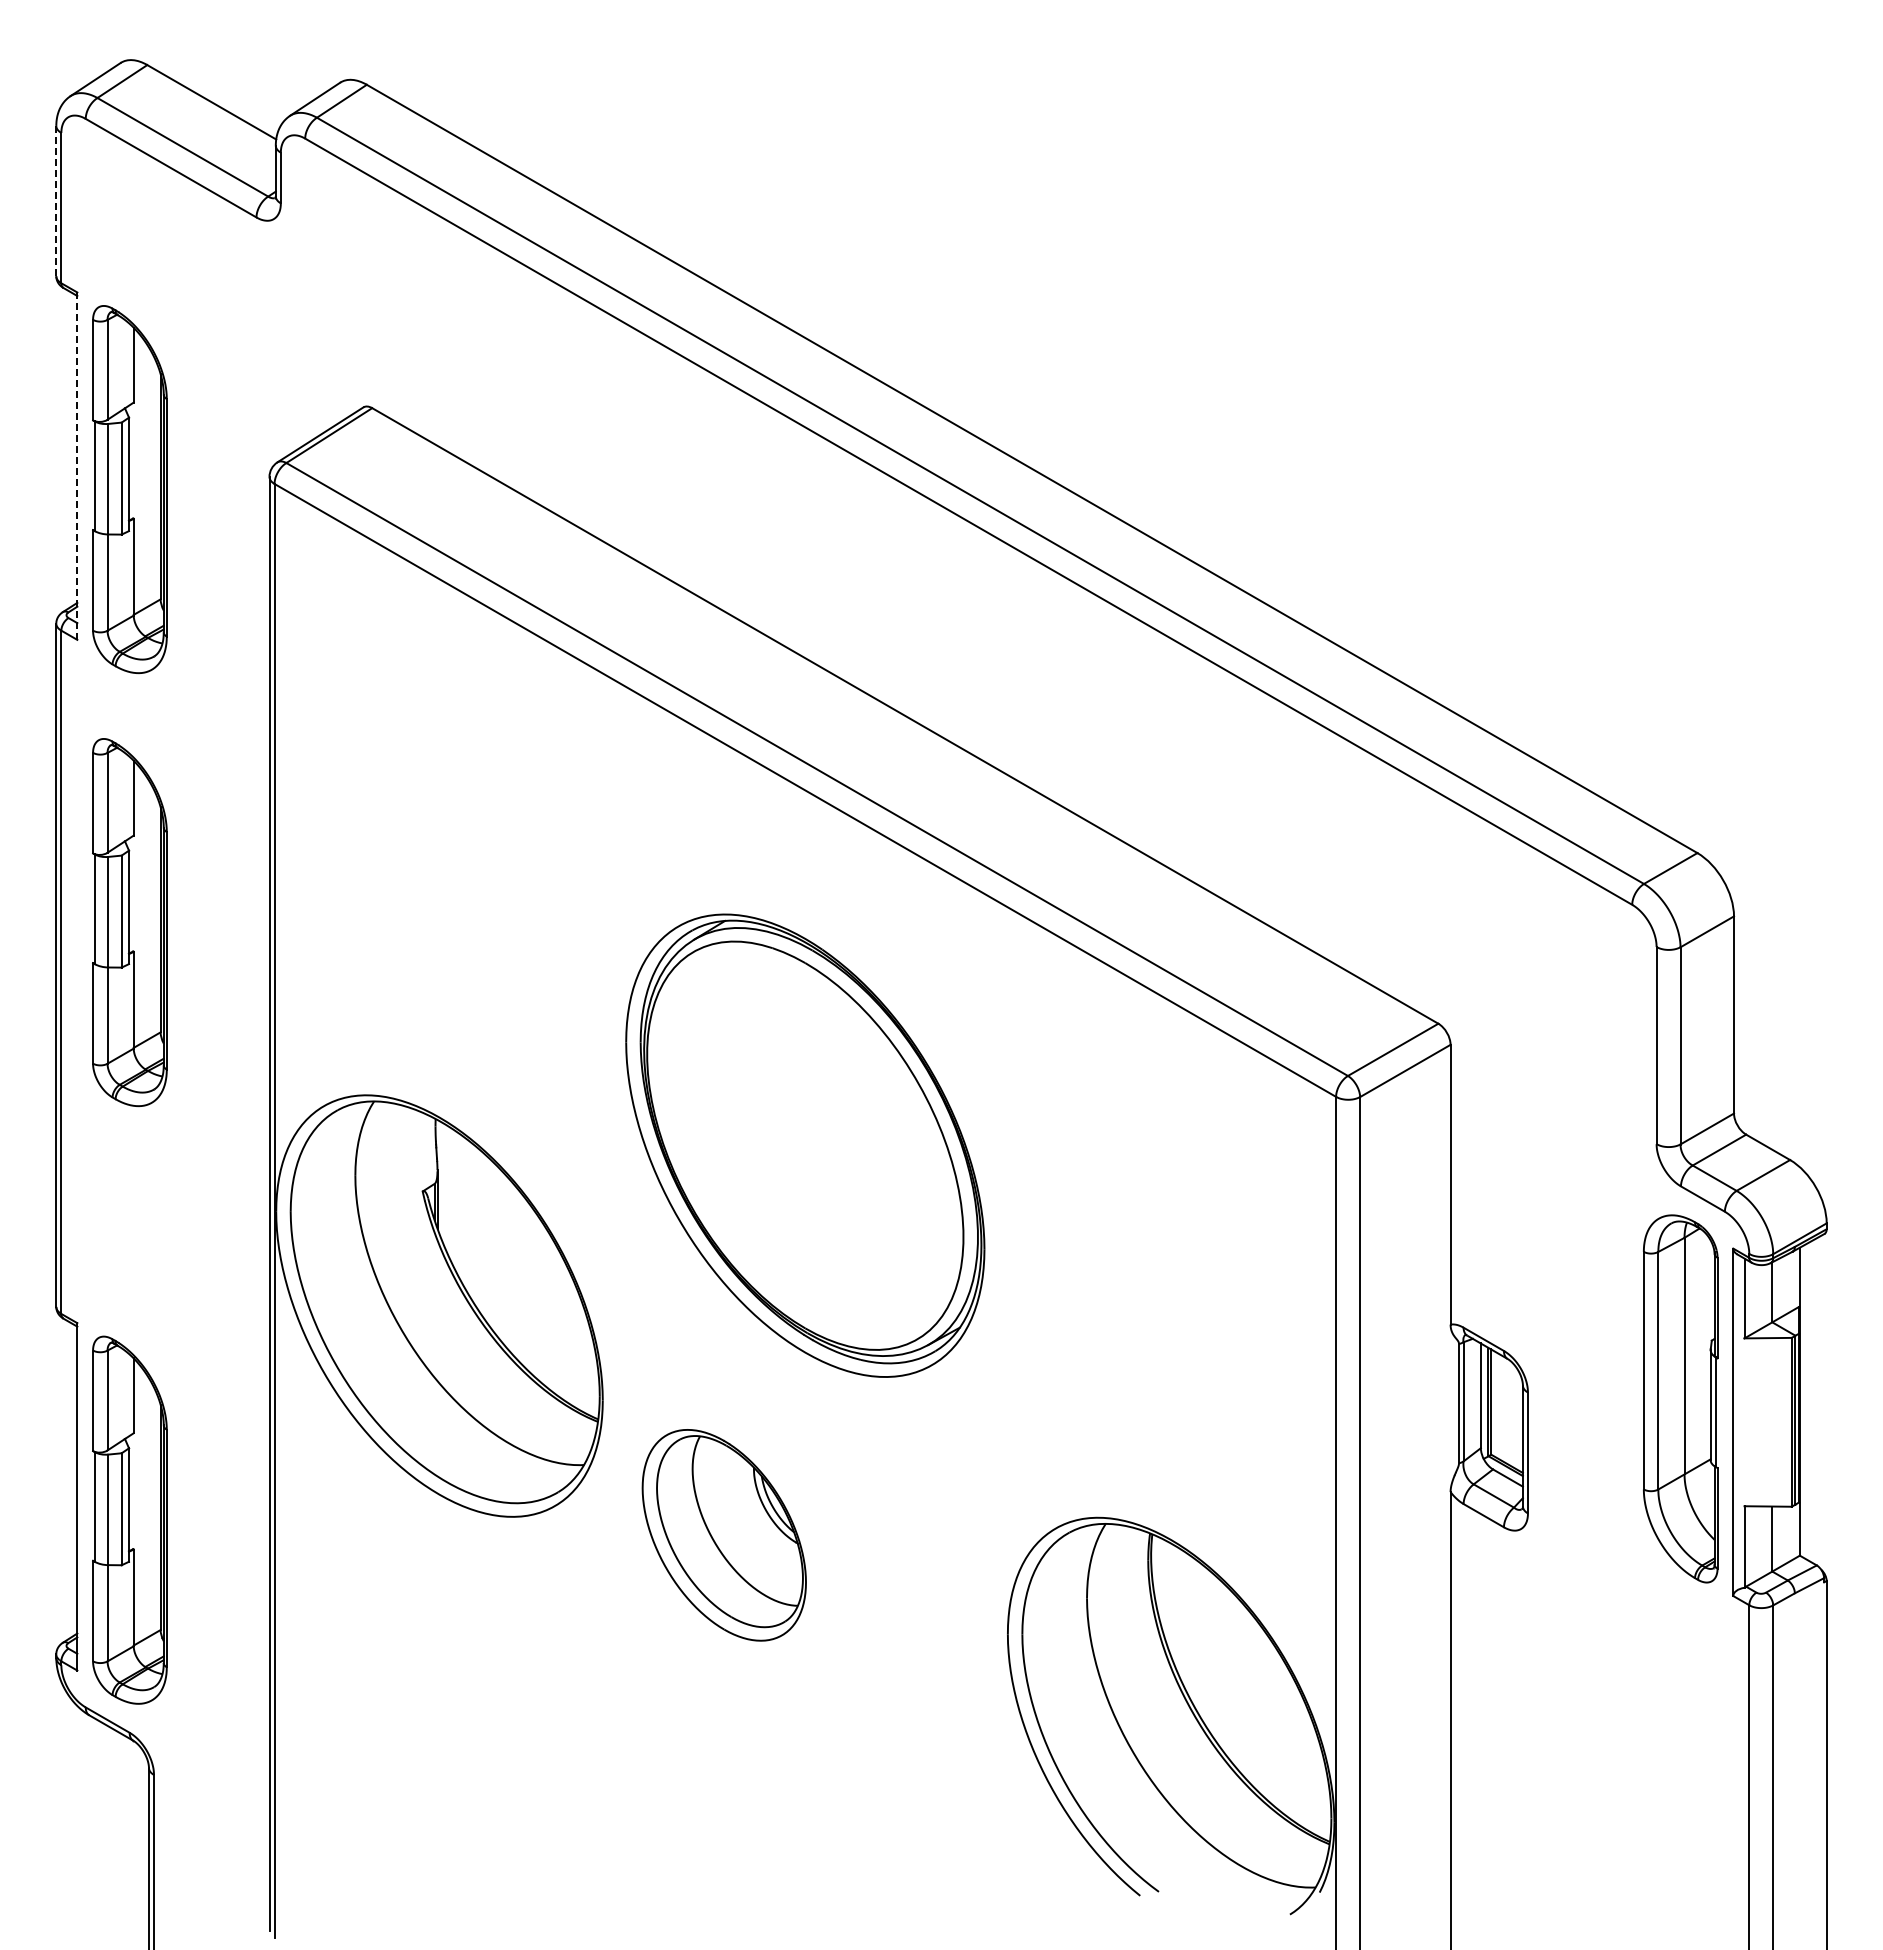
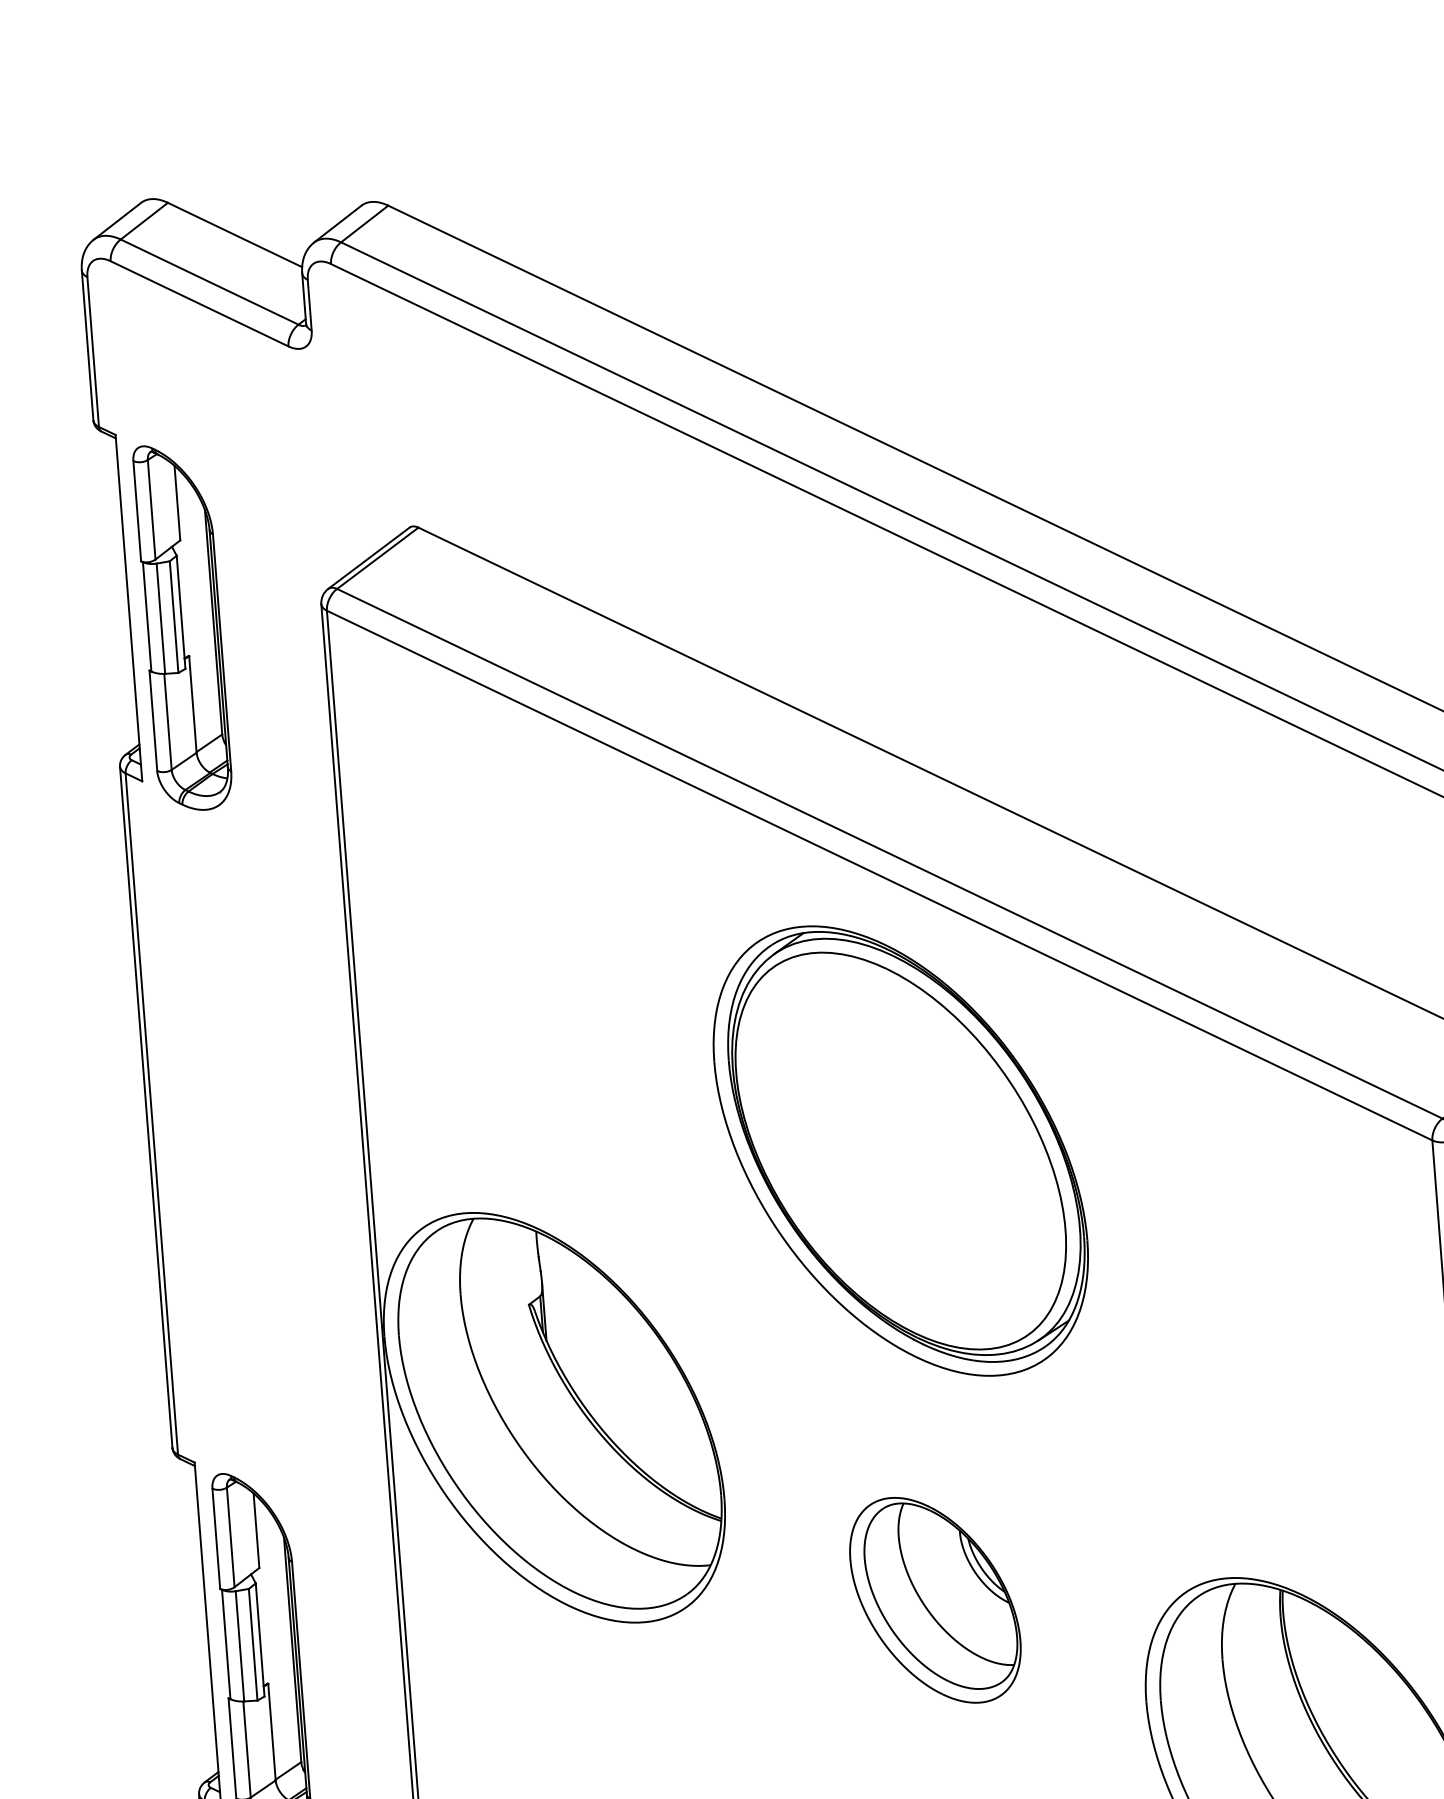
line: (56, 201) -> (87, 345), dashed -> solid
line: (77, 466) -> (129, 608), dashed -> solid
part: (129, 922) -> (215, 1059), removed
part: (805, 1145) -> (900, 1150), moved
part: (723, 1535) -> (934, 1600), moved

